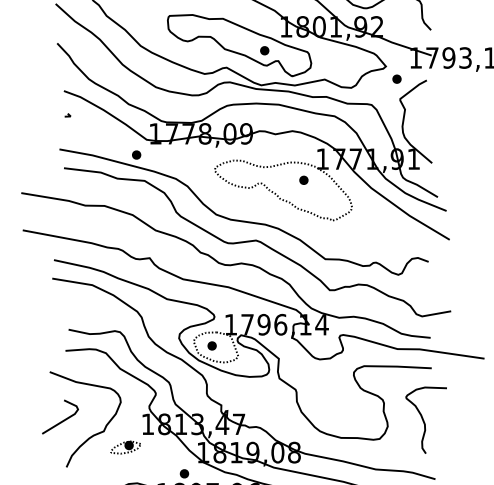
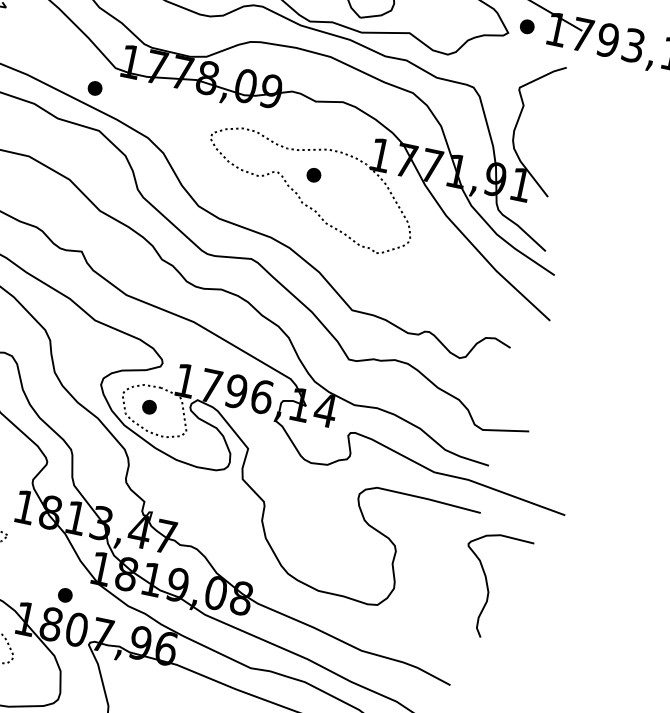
part: (396, 78) -> (526, 25), moved
part: (303, 179) -> (313, 173), moved
curve: (424, 420) -> (489, 585), moved

